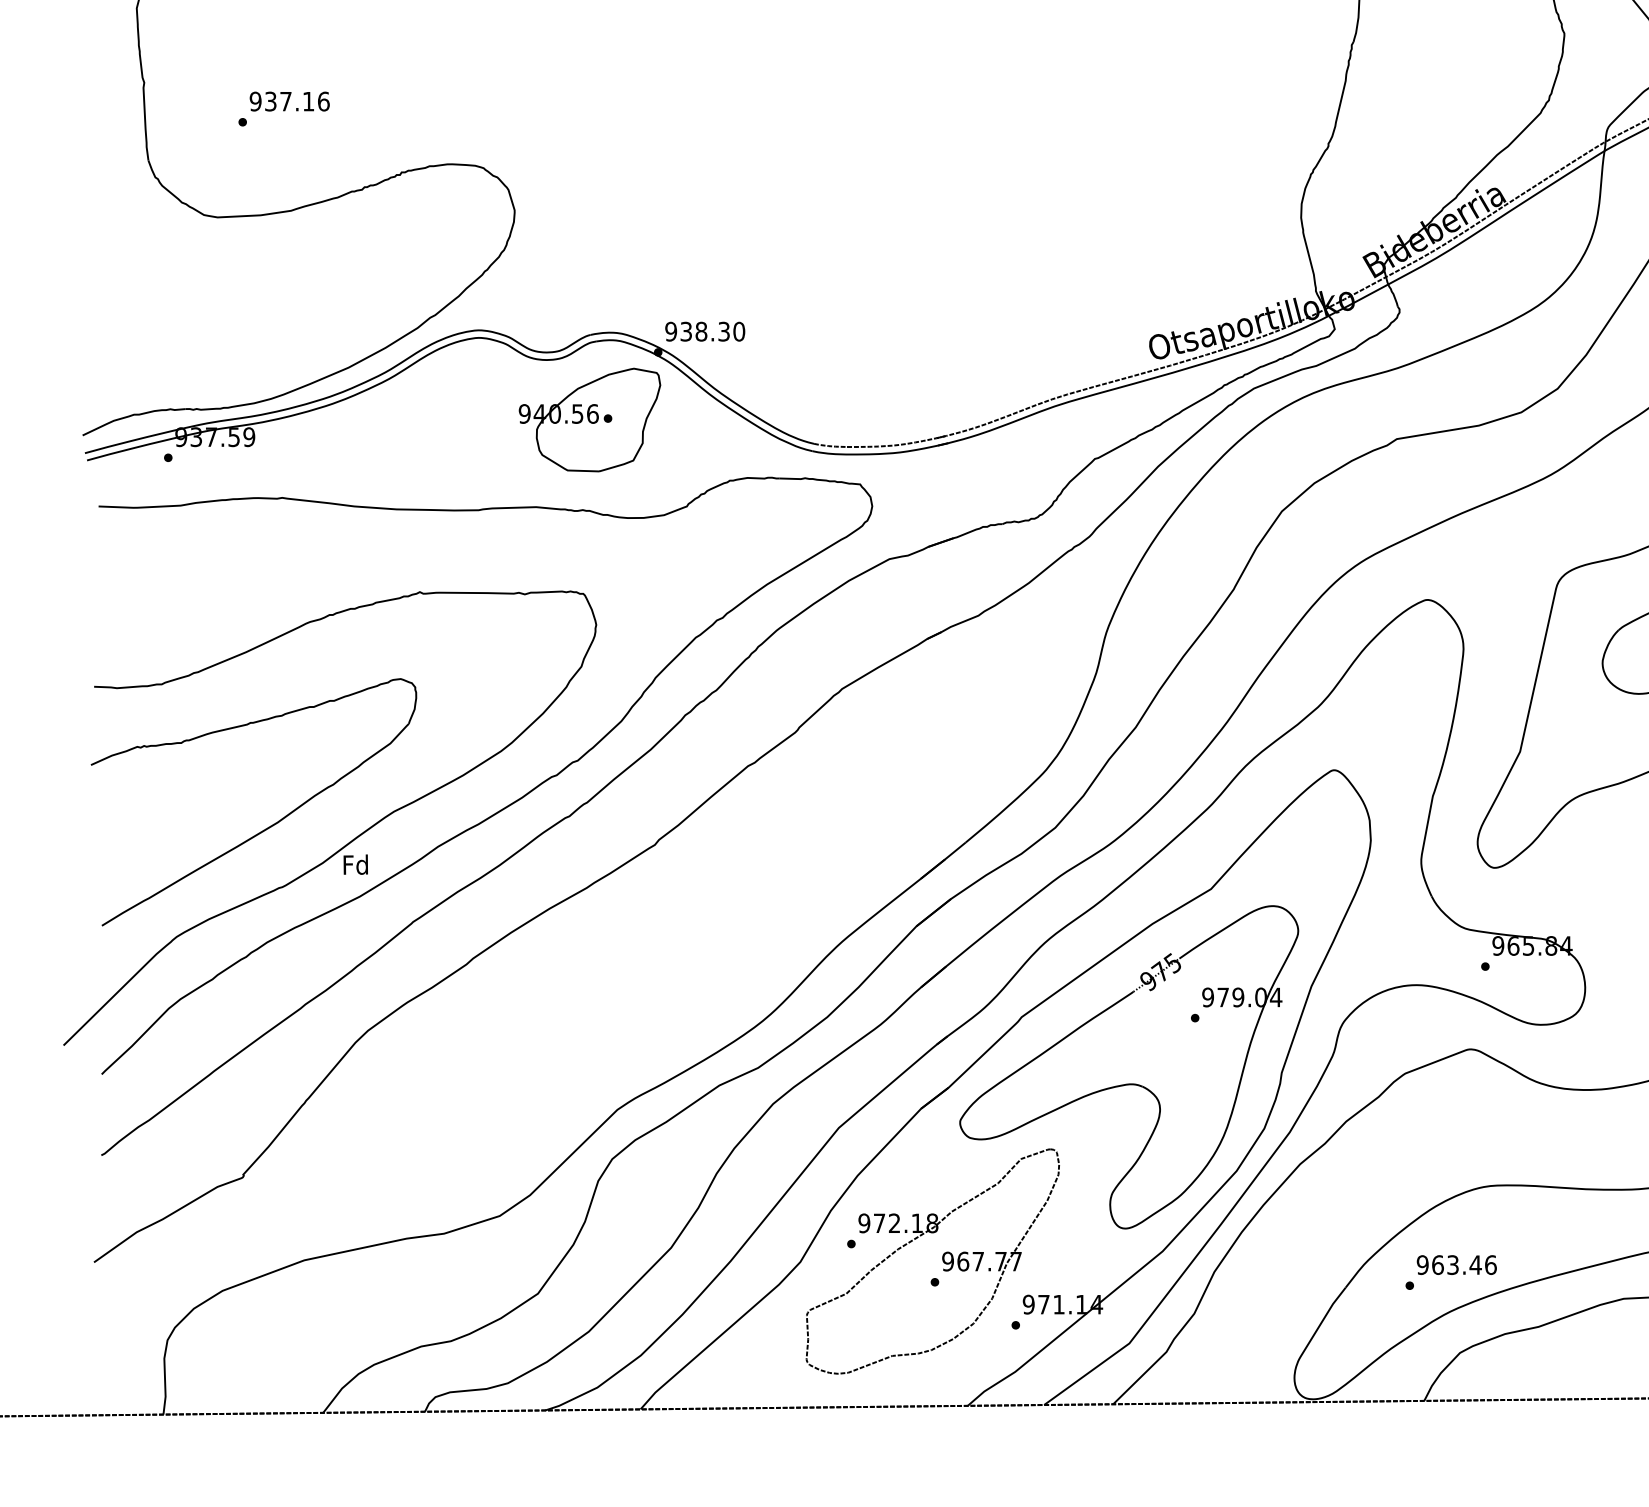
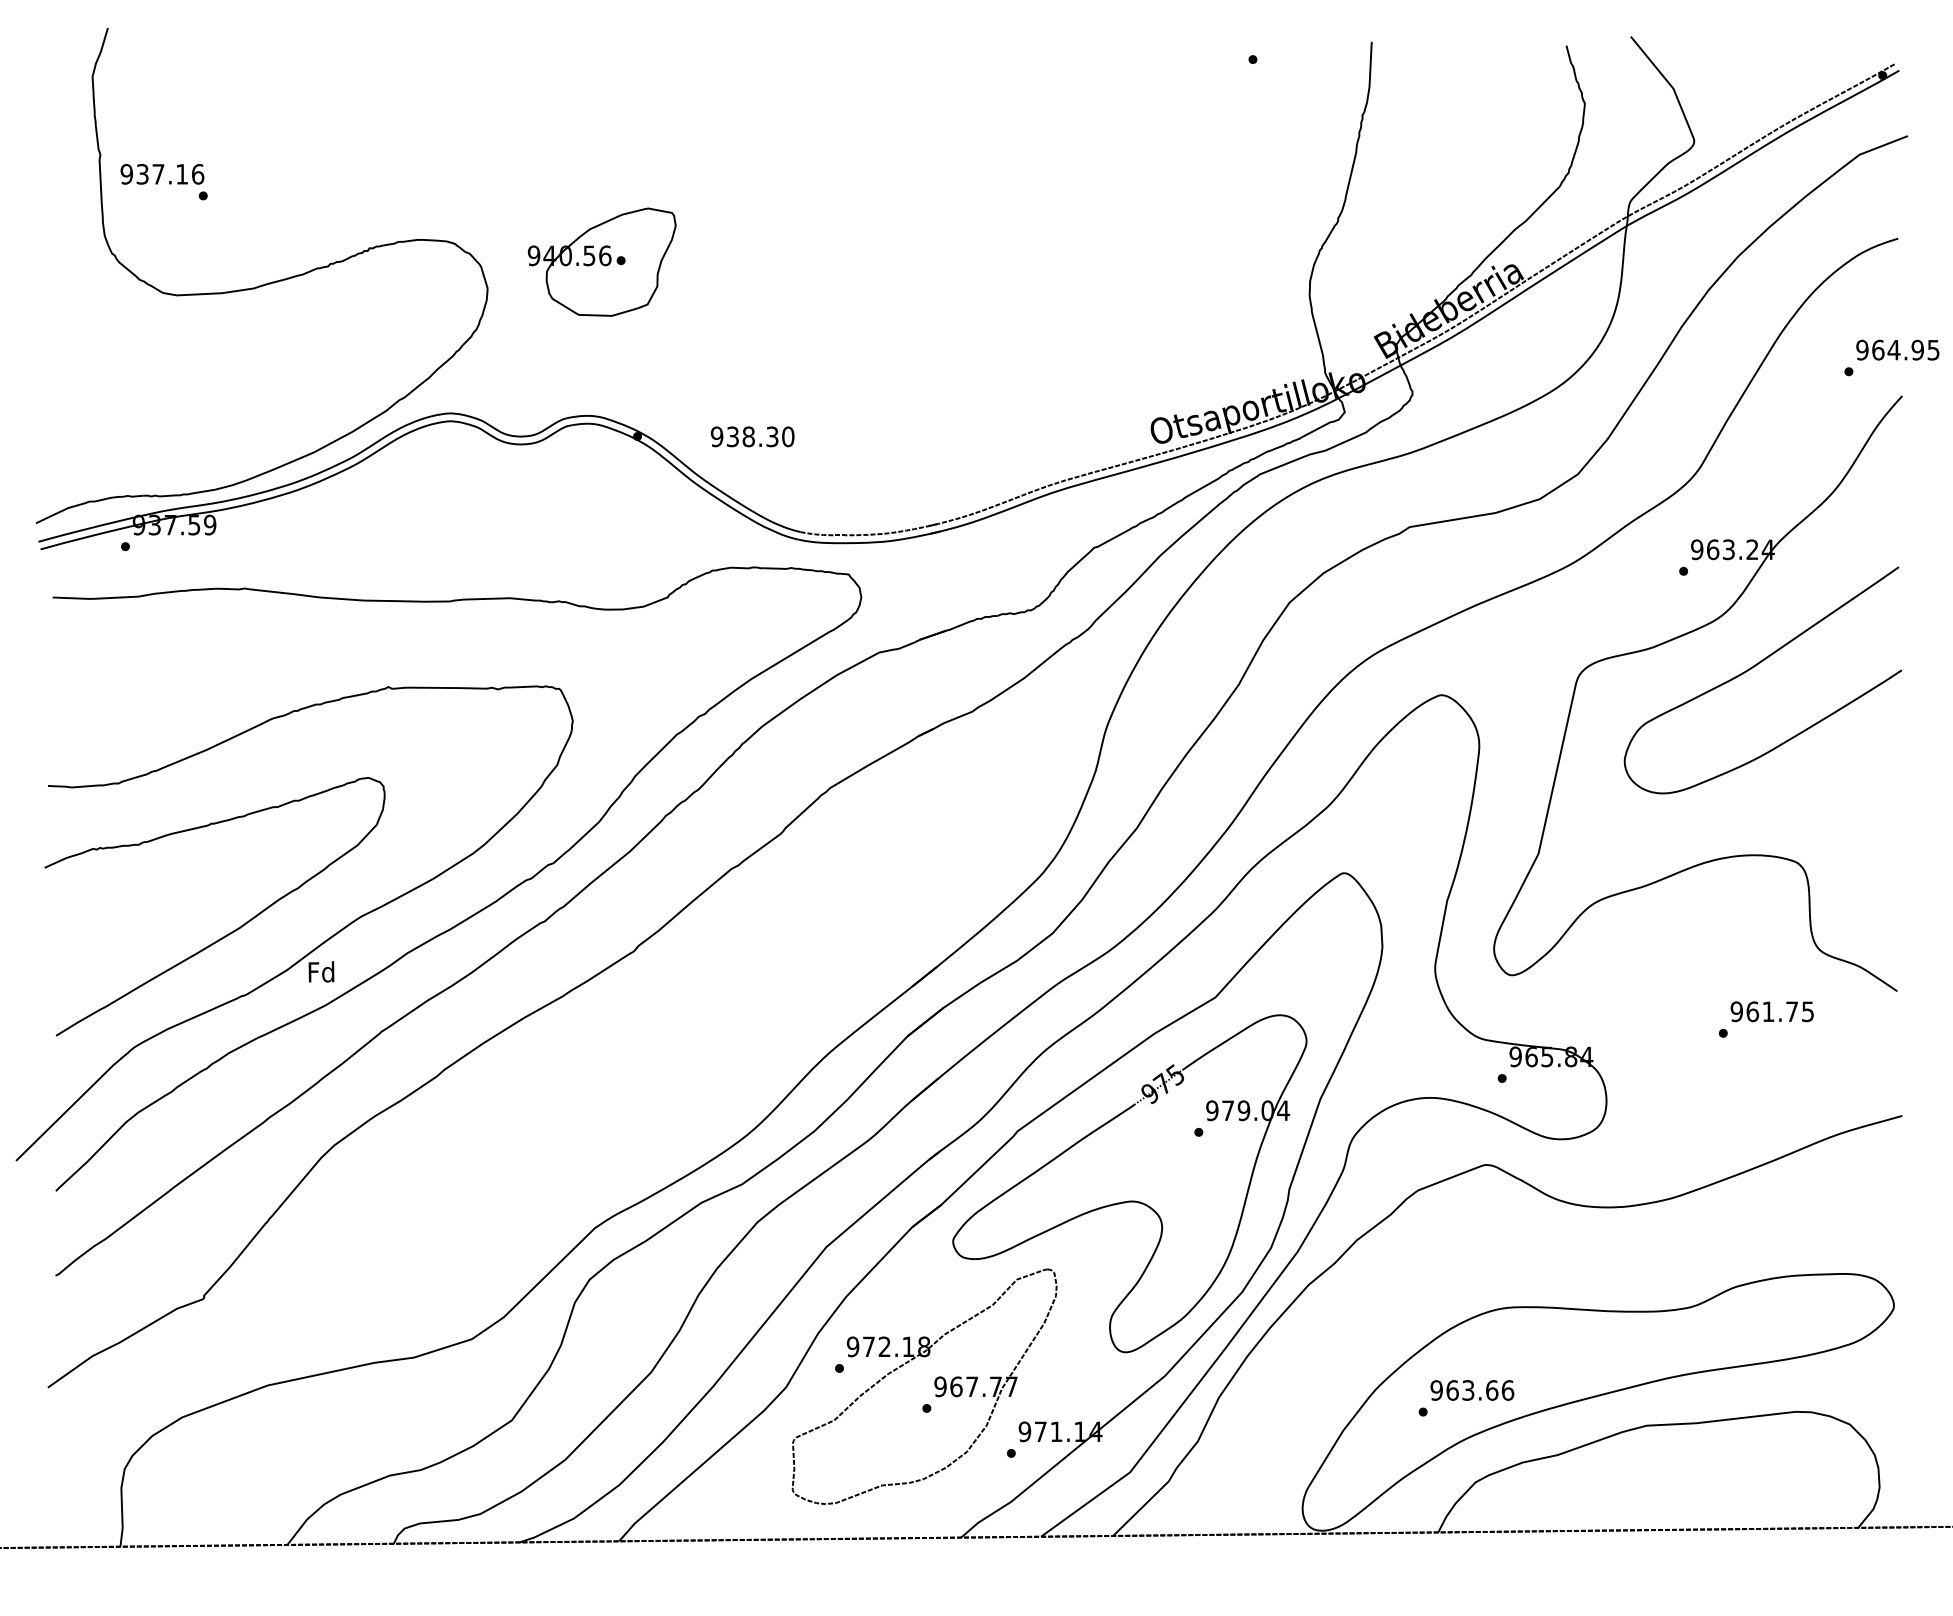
text: (289, 101) -> (162, 174), moved
text: (705, 331) -> (752, 436), moved
part: (589, 419) -> (601, 261), moved
text: (1475, 1265) -> (1491, 1390), 963.46 -> 963.66

